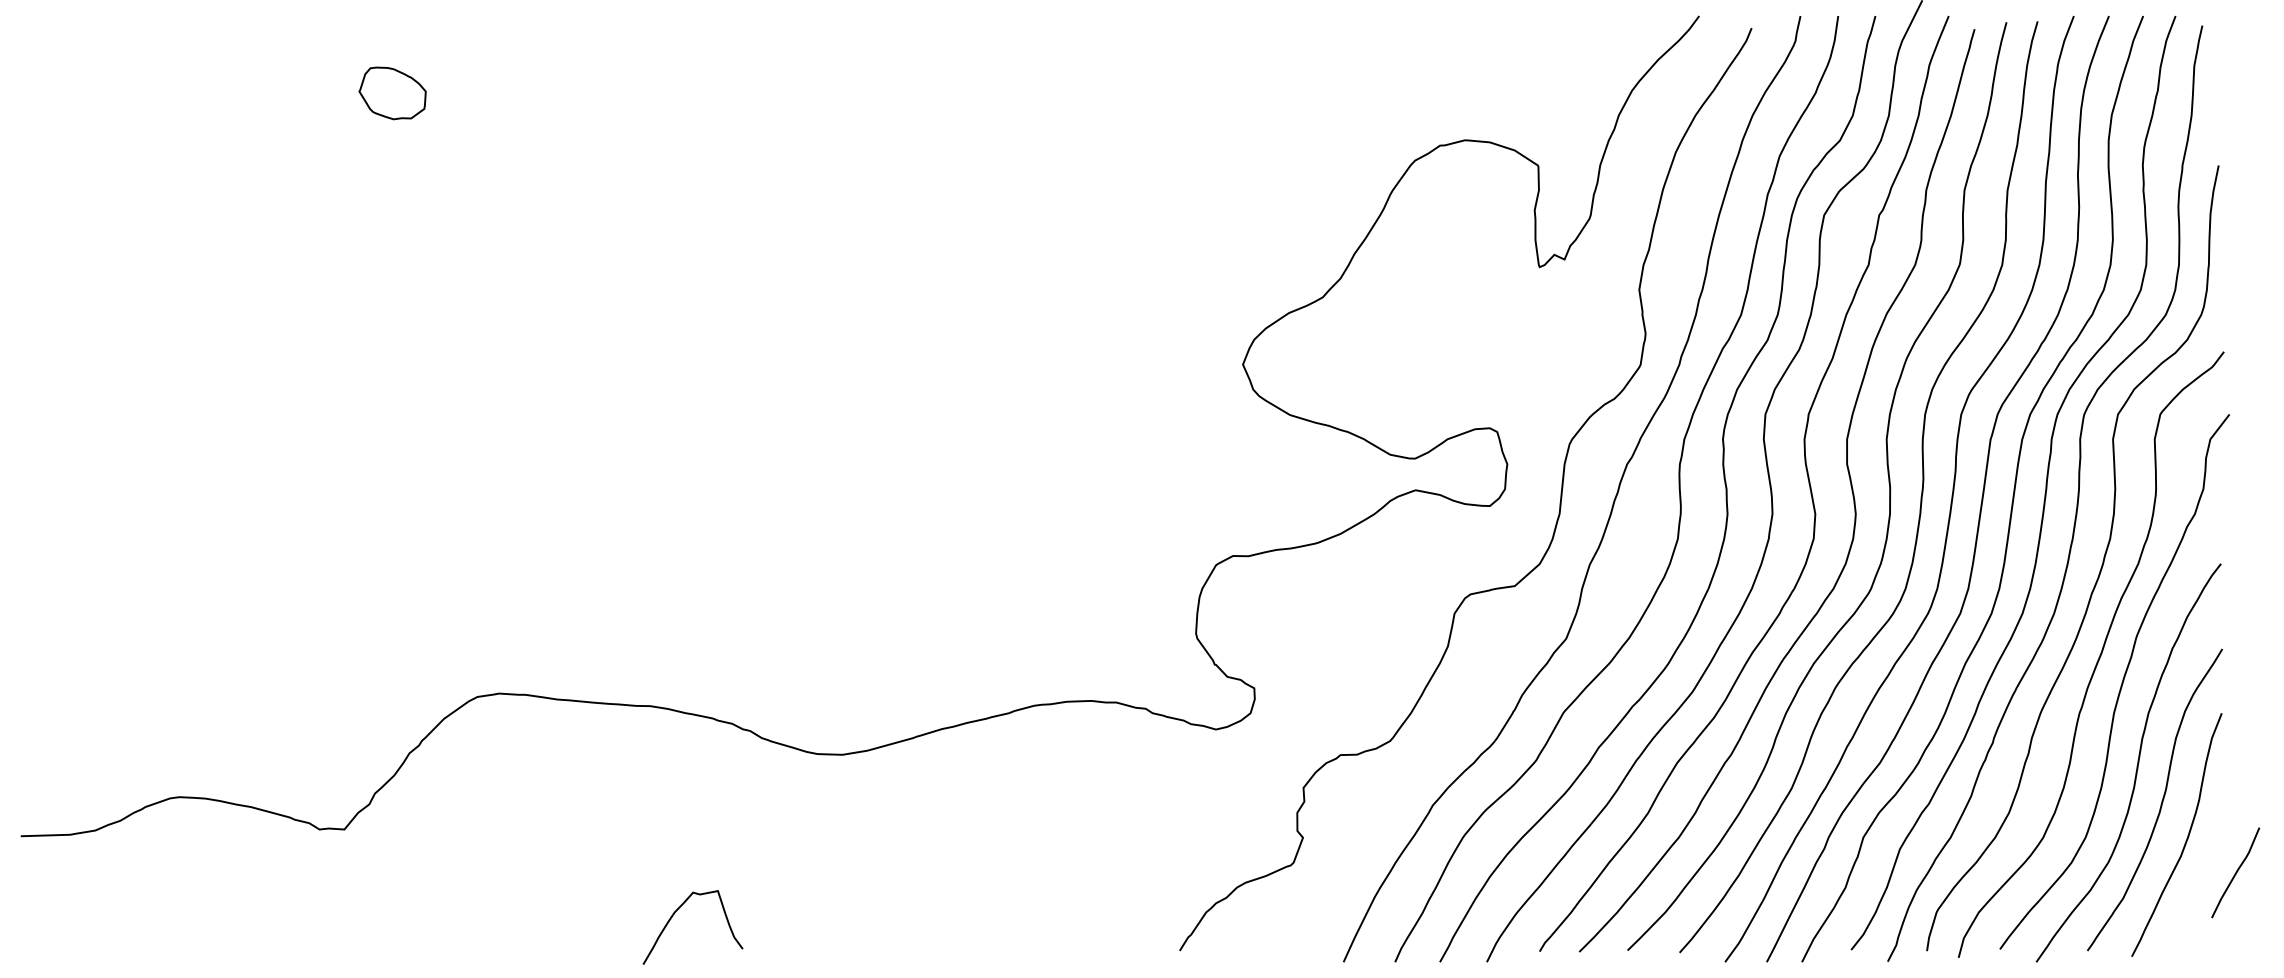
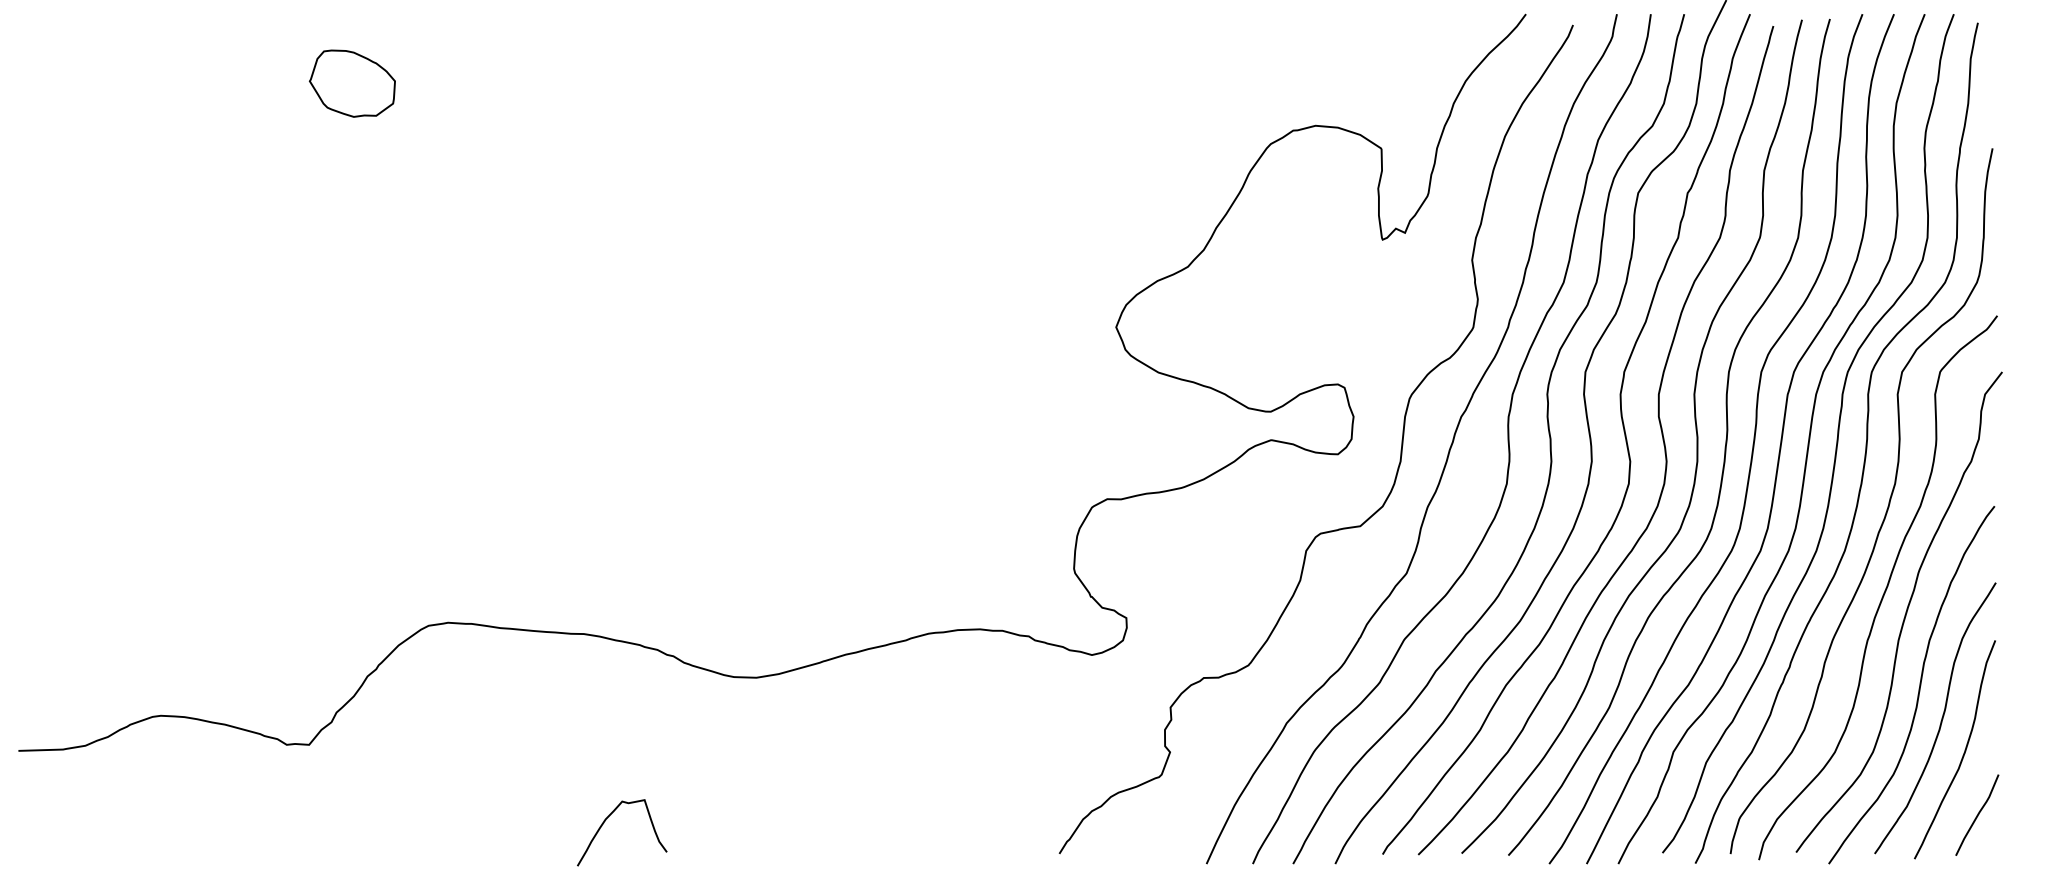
part: (392, 93) -> (352, 83), size x1.43
curve: (2235, 872) -> (1977, 814), moved

